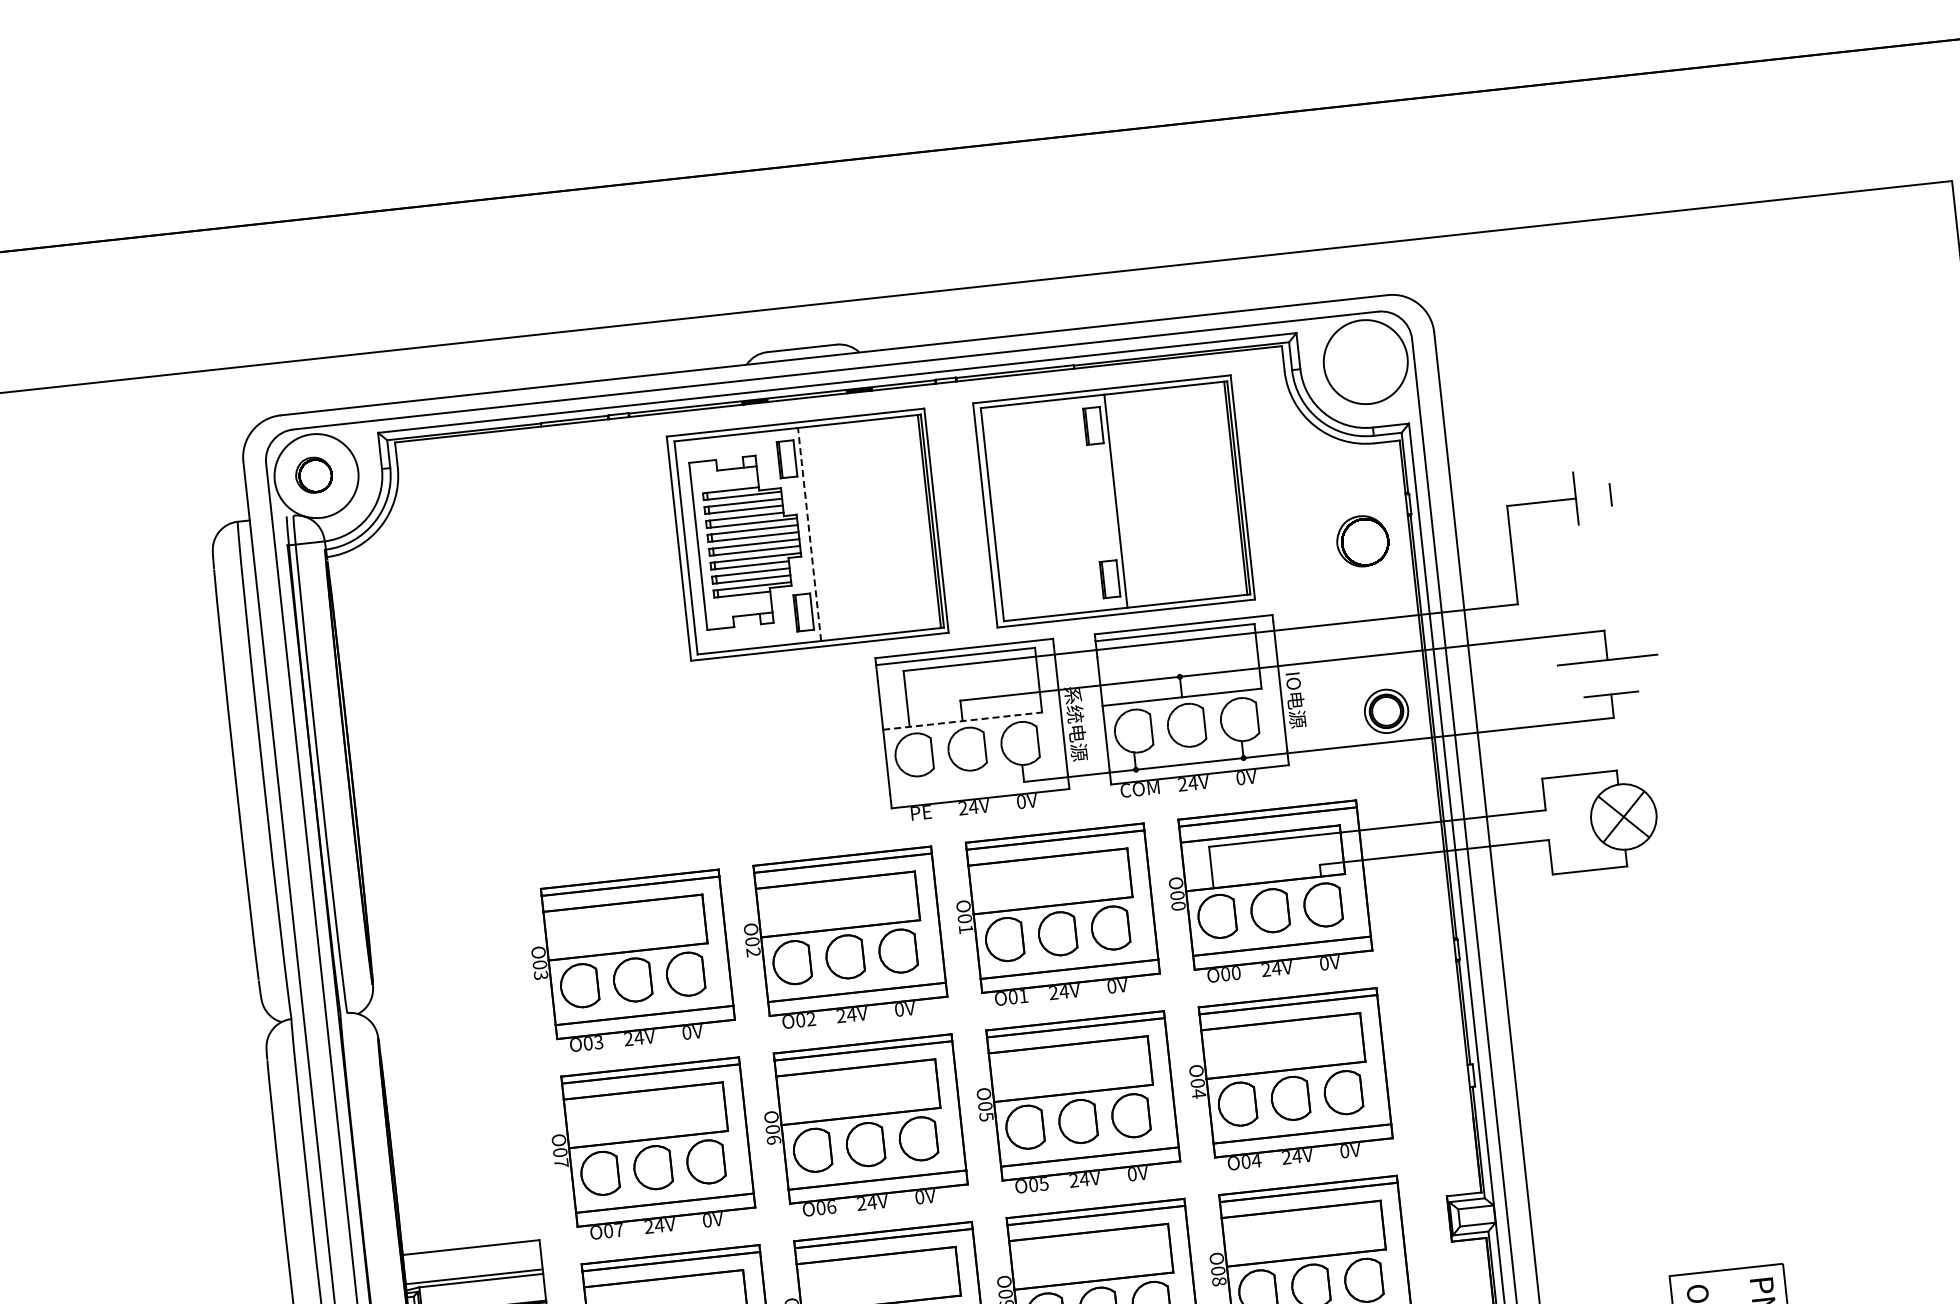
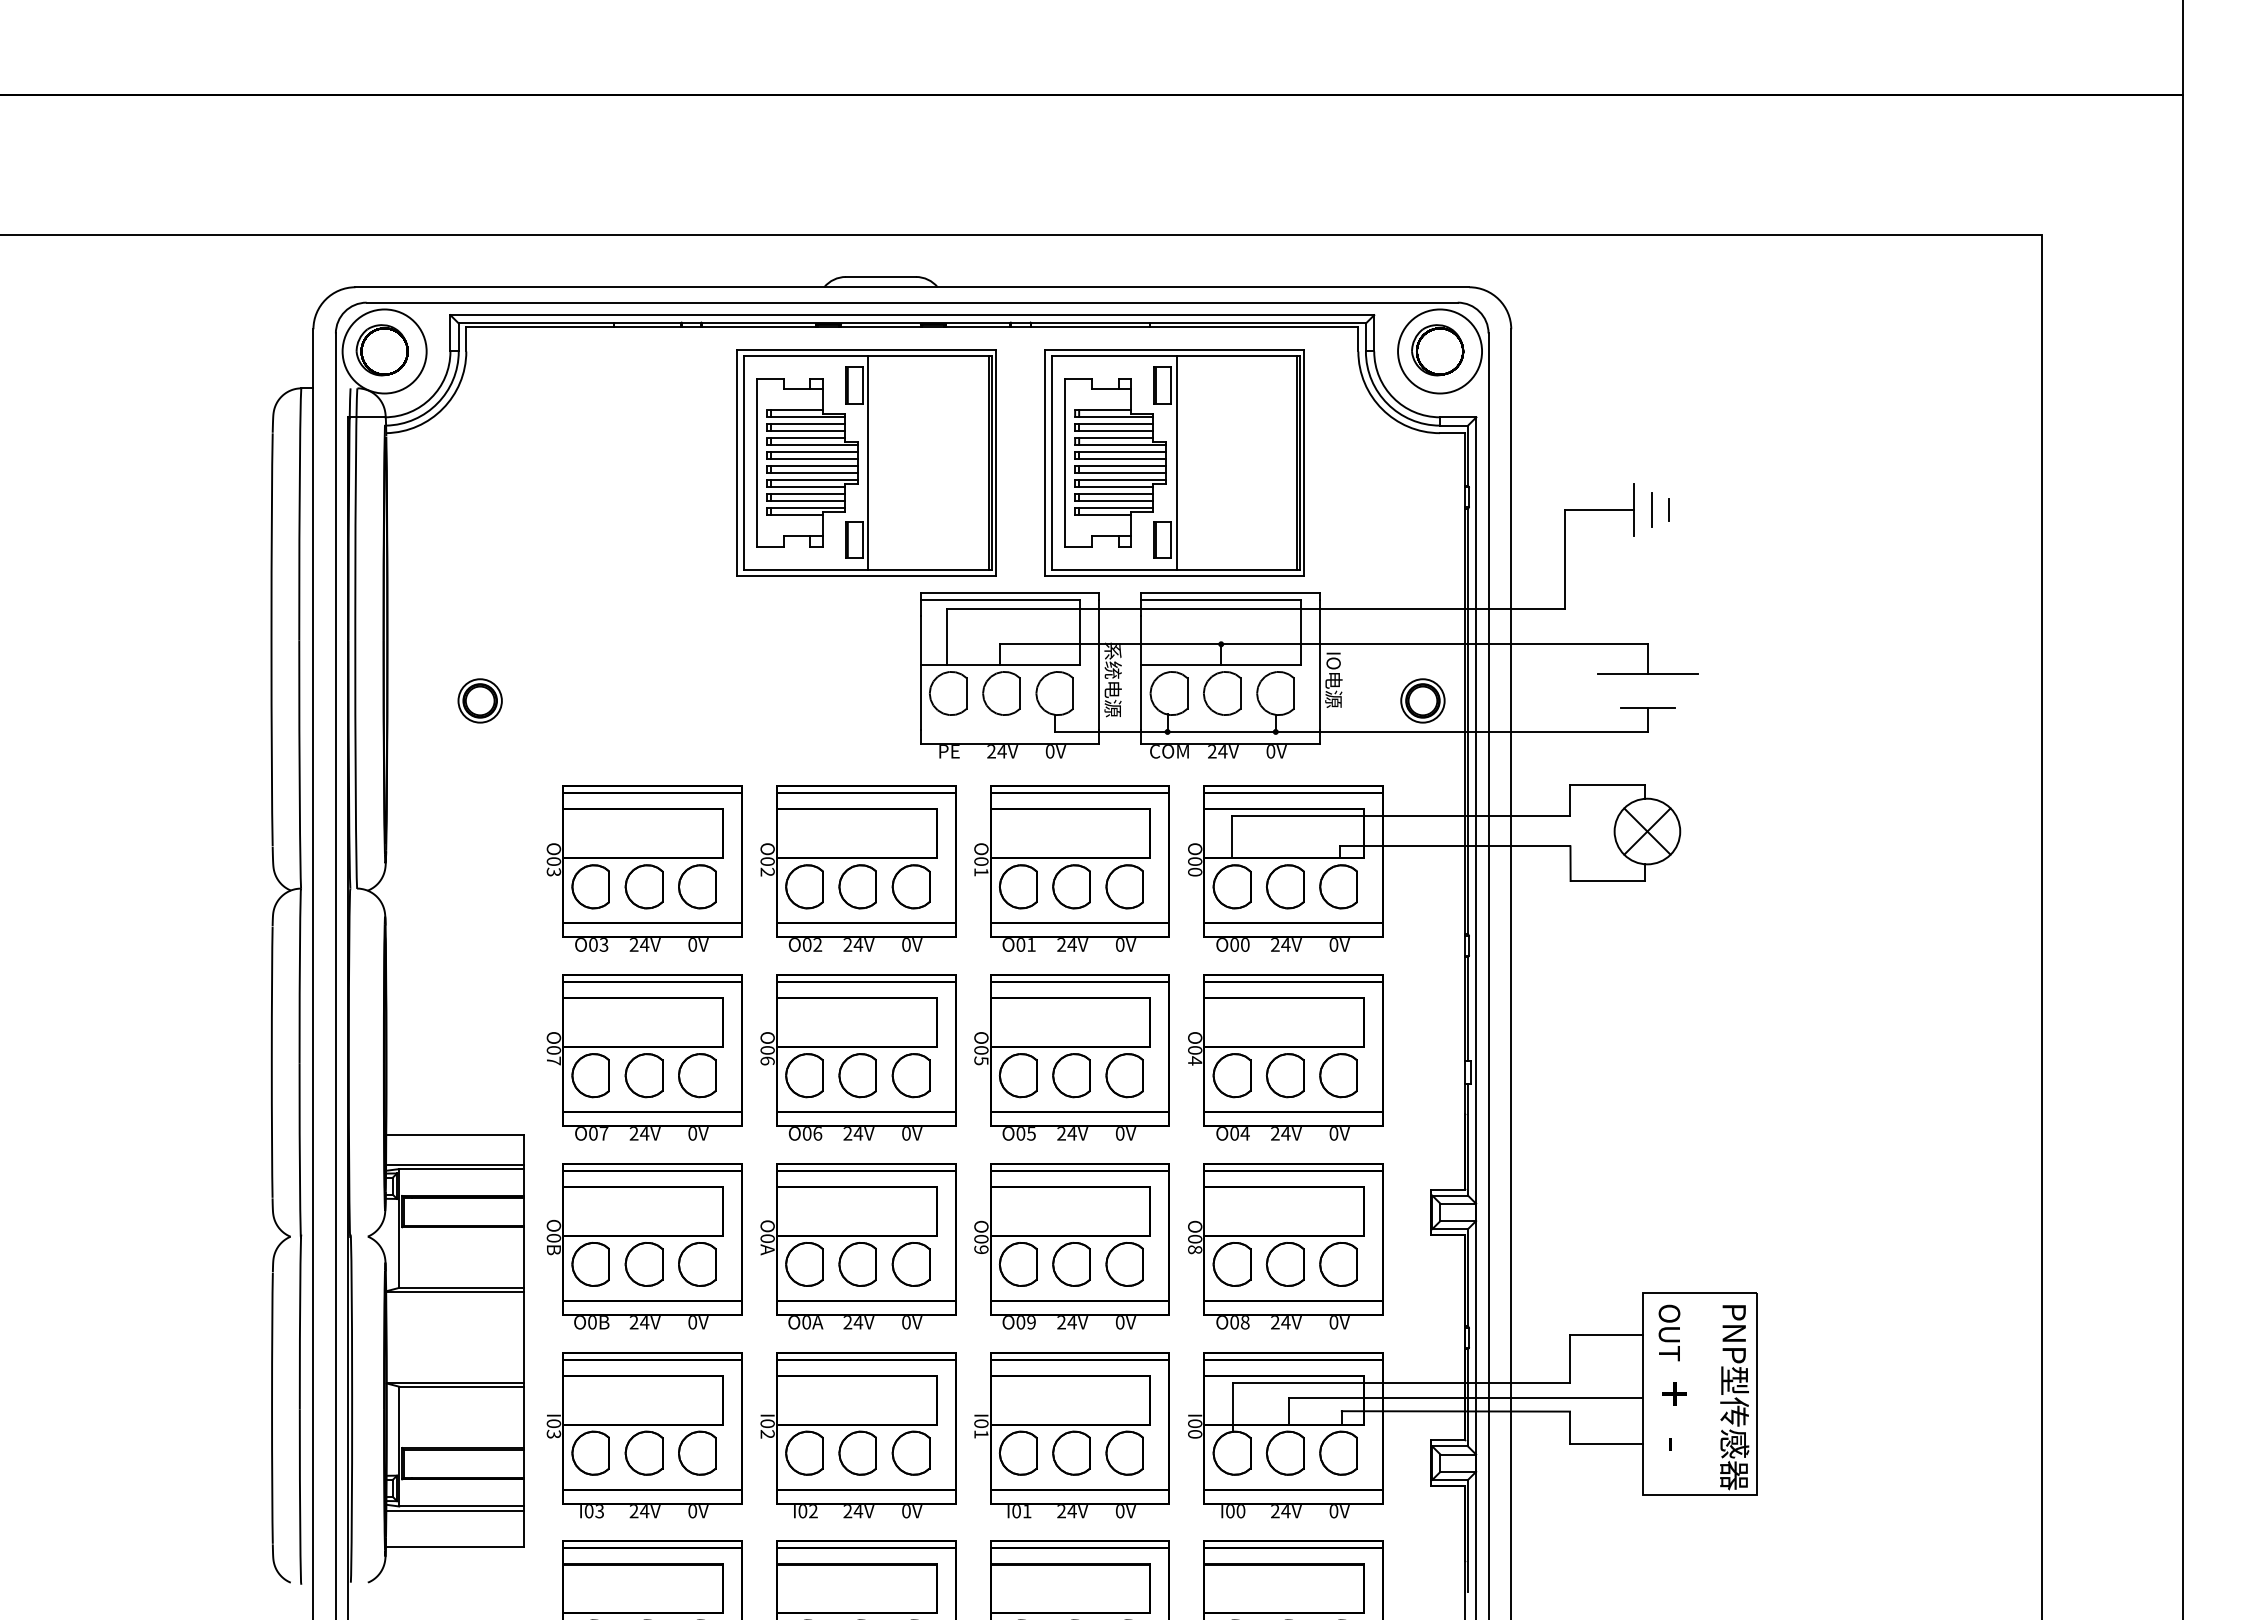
part: (313, 475) -> (381, 350), size x1.43
line: (1593, 496) -> (1651, 509), added
part: (1055, 507) -> (1115, 462), added
line: (809, 534) -> (868, 462), dashed -> solid
part: (1362, 541) -> (1437, 350), moved
line: (962, 720) -> (1000, 664), dashed -> solid
part: (448, 812) -> (479, 700), added

